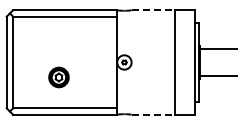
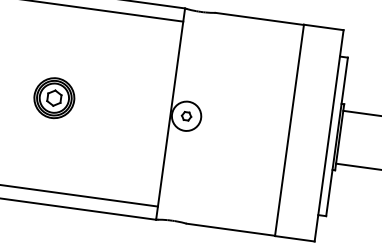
line: (153, 10) -> (259, 19), dashed -> solid
part: (58, 77) -> (53, 98), moved
line: (153, 114) -> (230, 229), dashed -> solid

